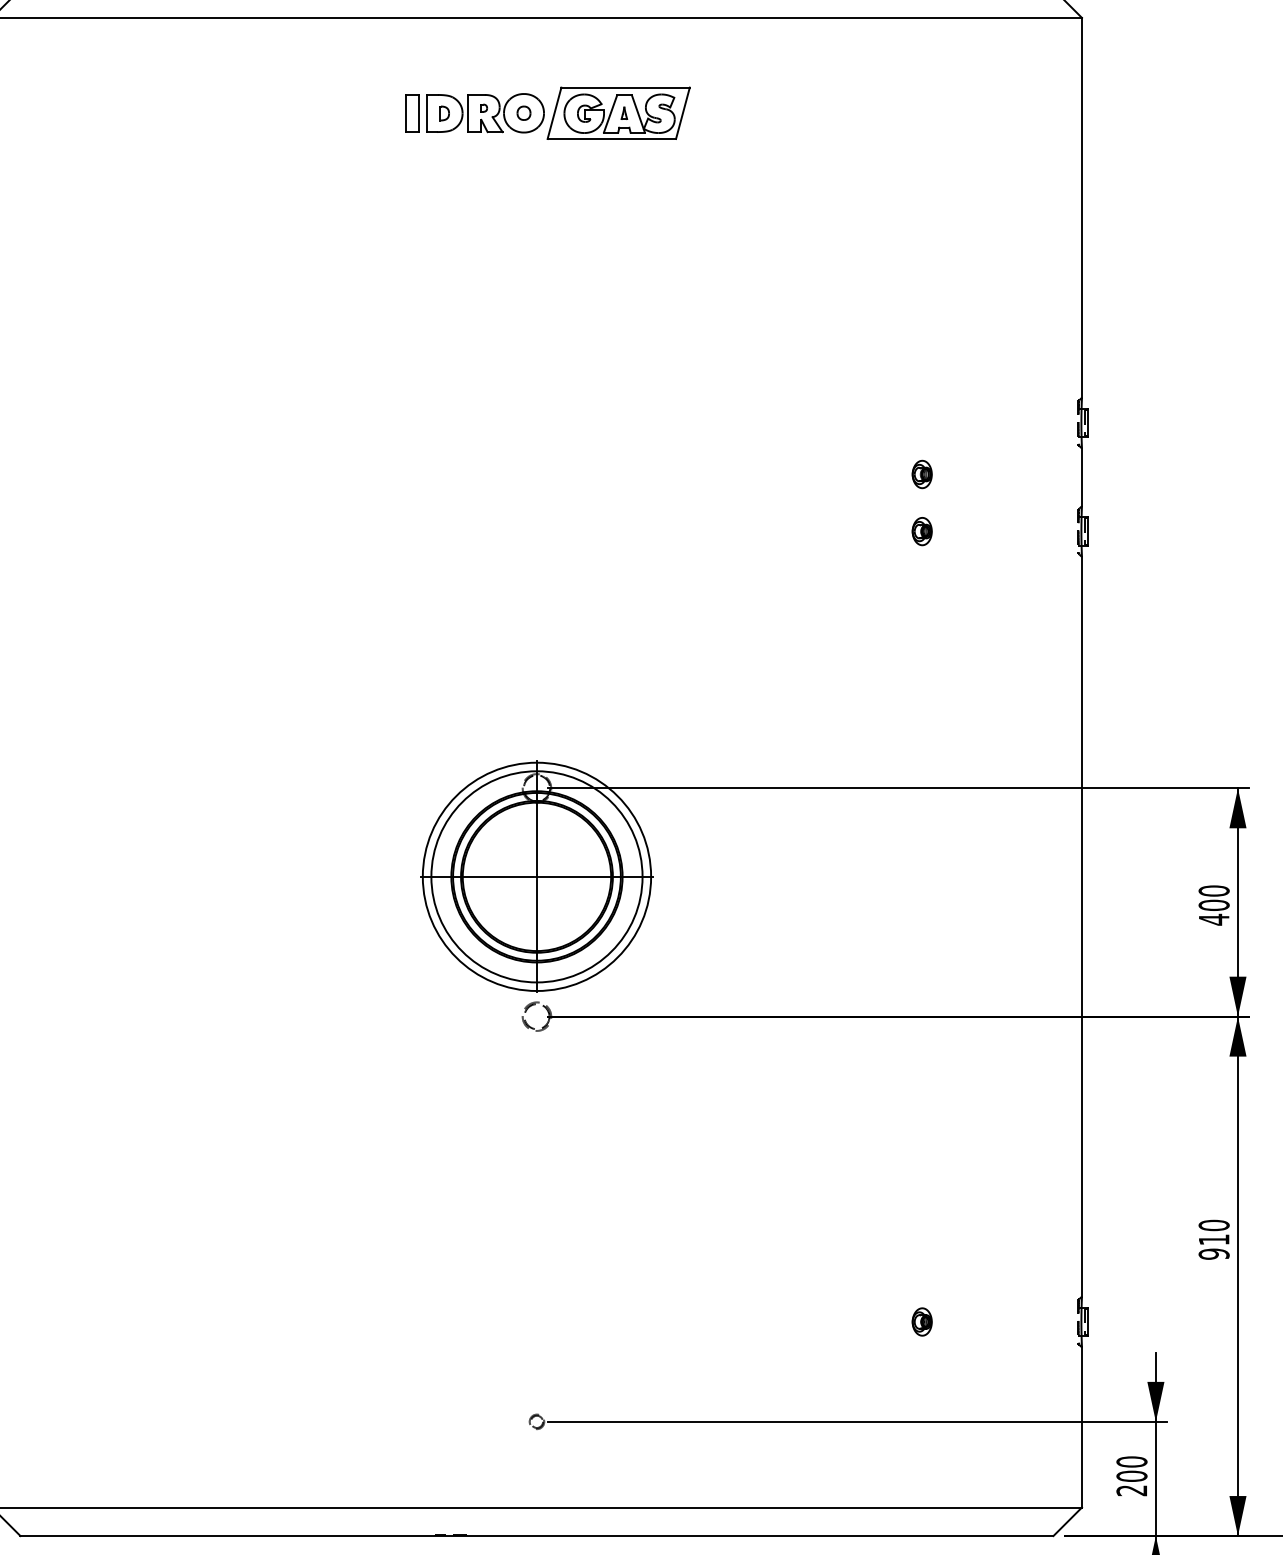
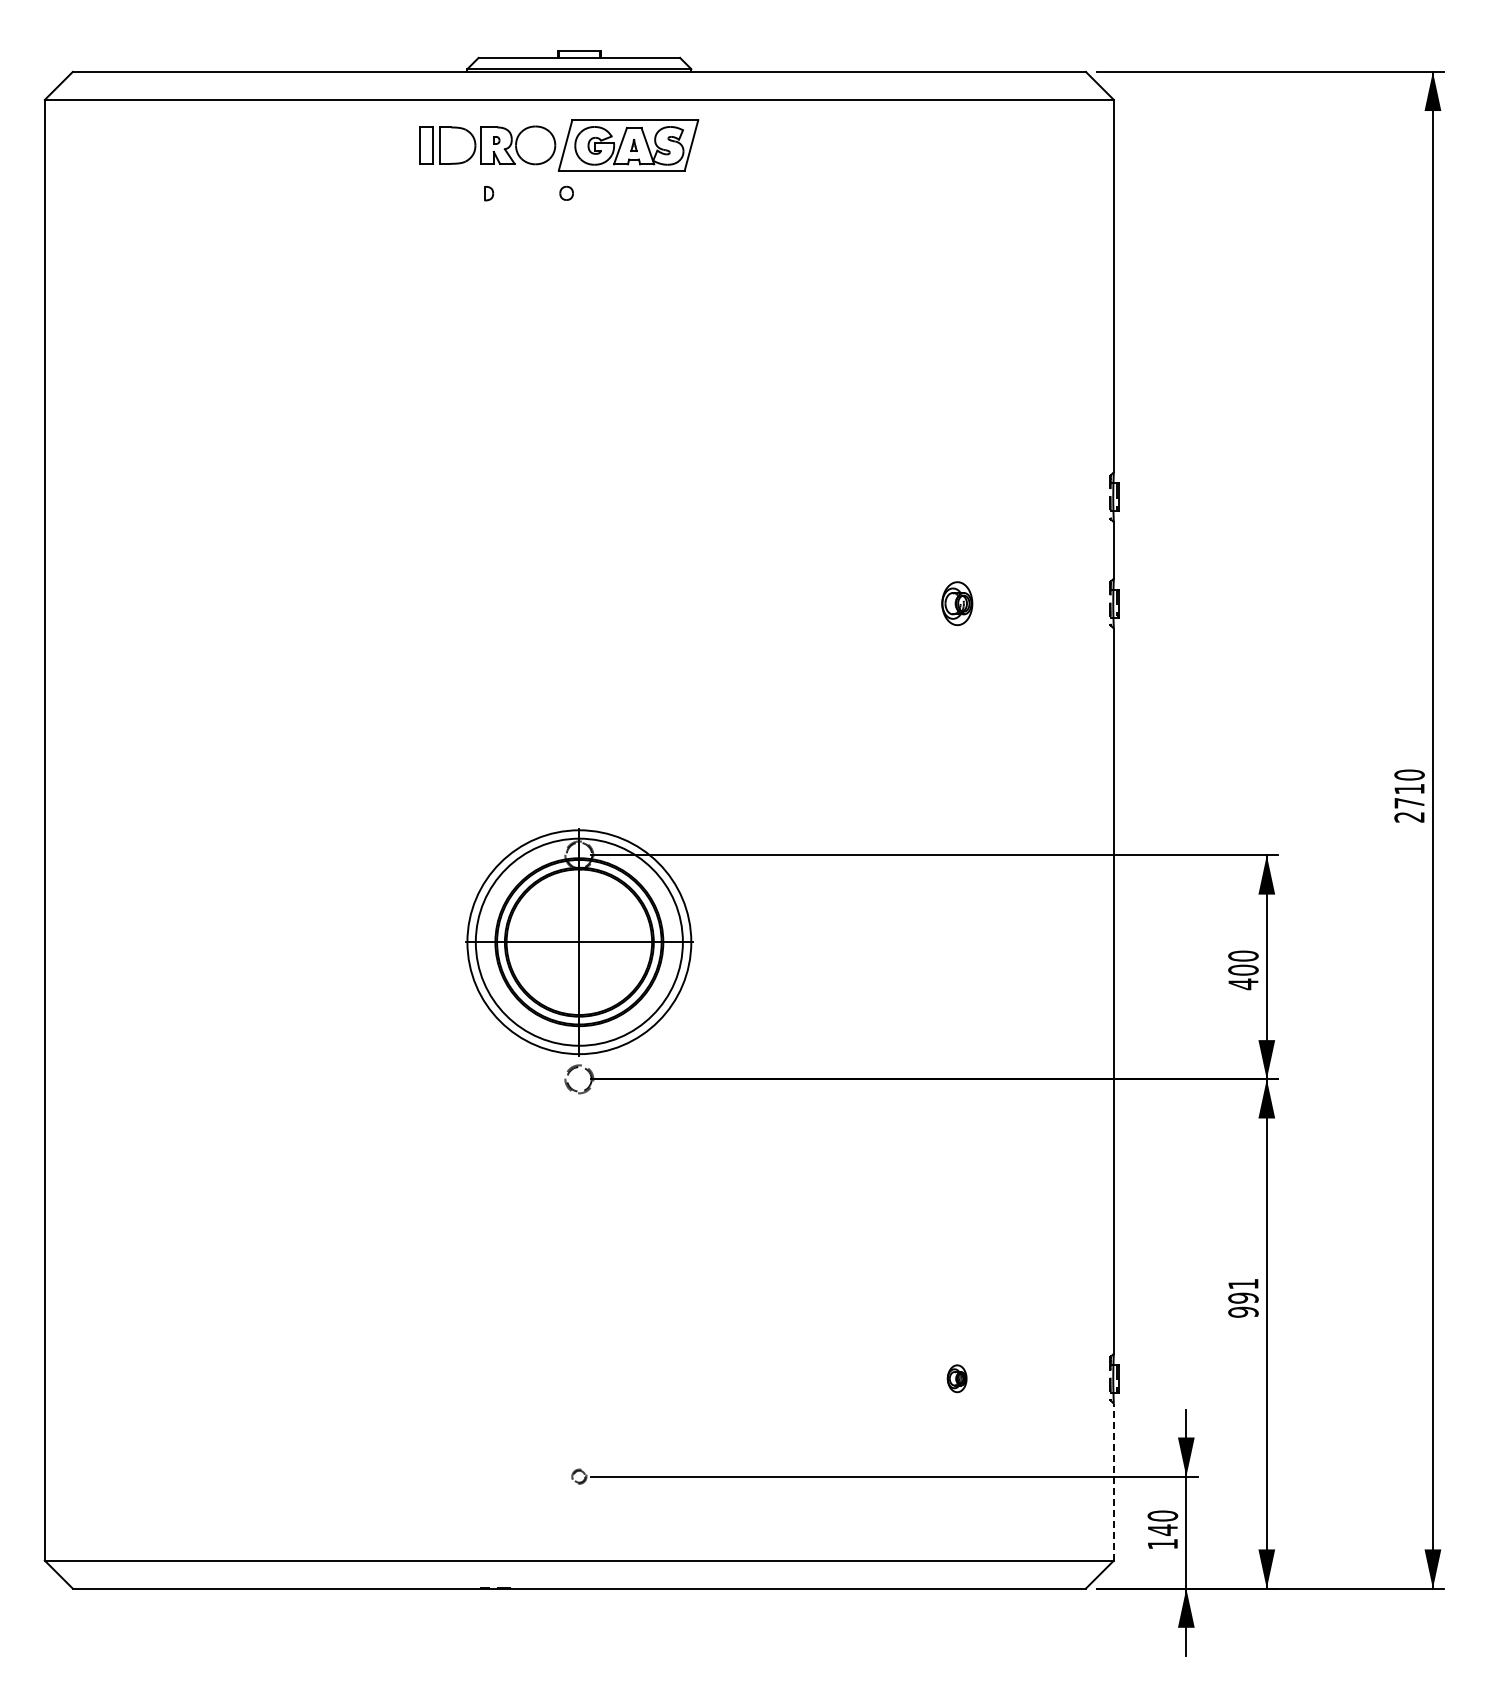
part: (548, 113) -> (559, 145), moved
part: (921, 474) -> (956, 547), removed
part: (921, 531) -> (956, 603), size x1.6
text: (1214, 1231) -> (1243, 1290), 910 -> 991
line: (1081, 1426) -> (1113, 1481), solid -> dashed
text: (1131, 1482) -> (1162, 1536), 200 -> 140

